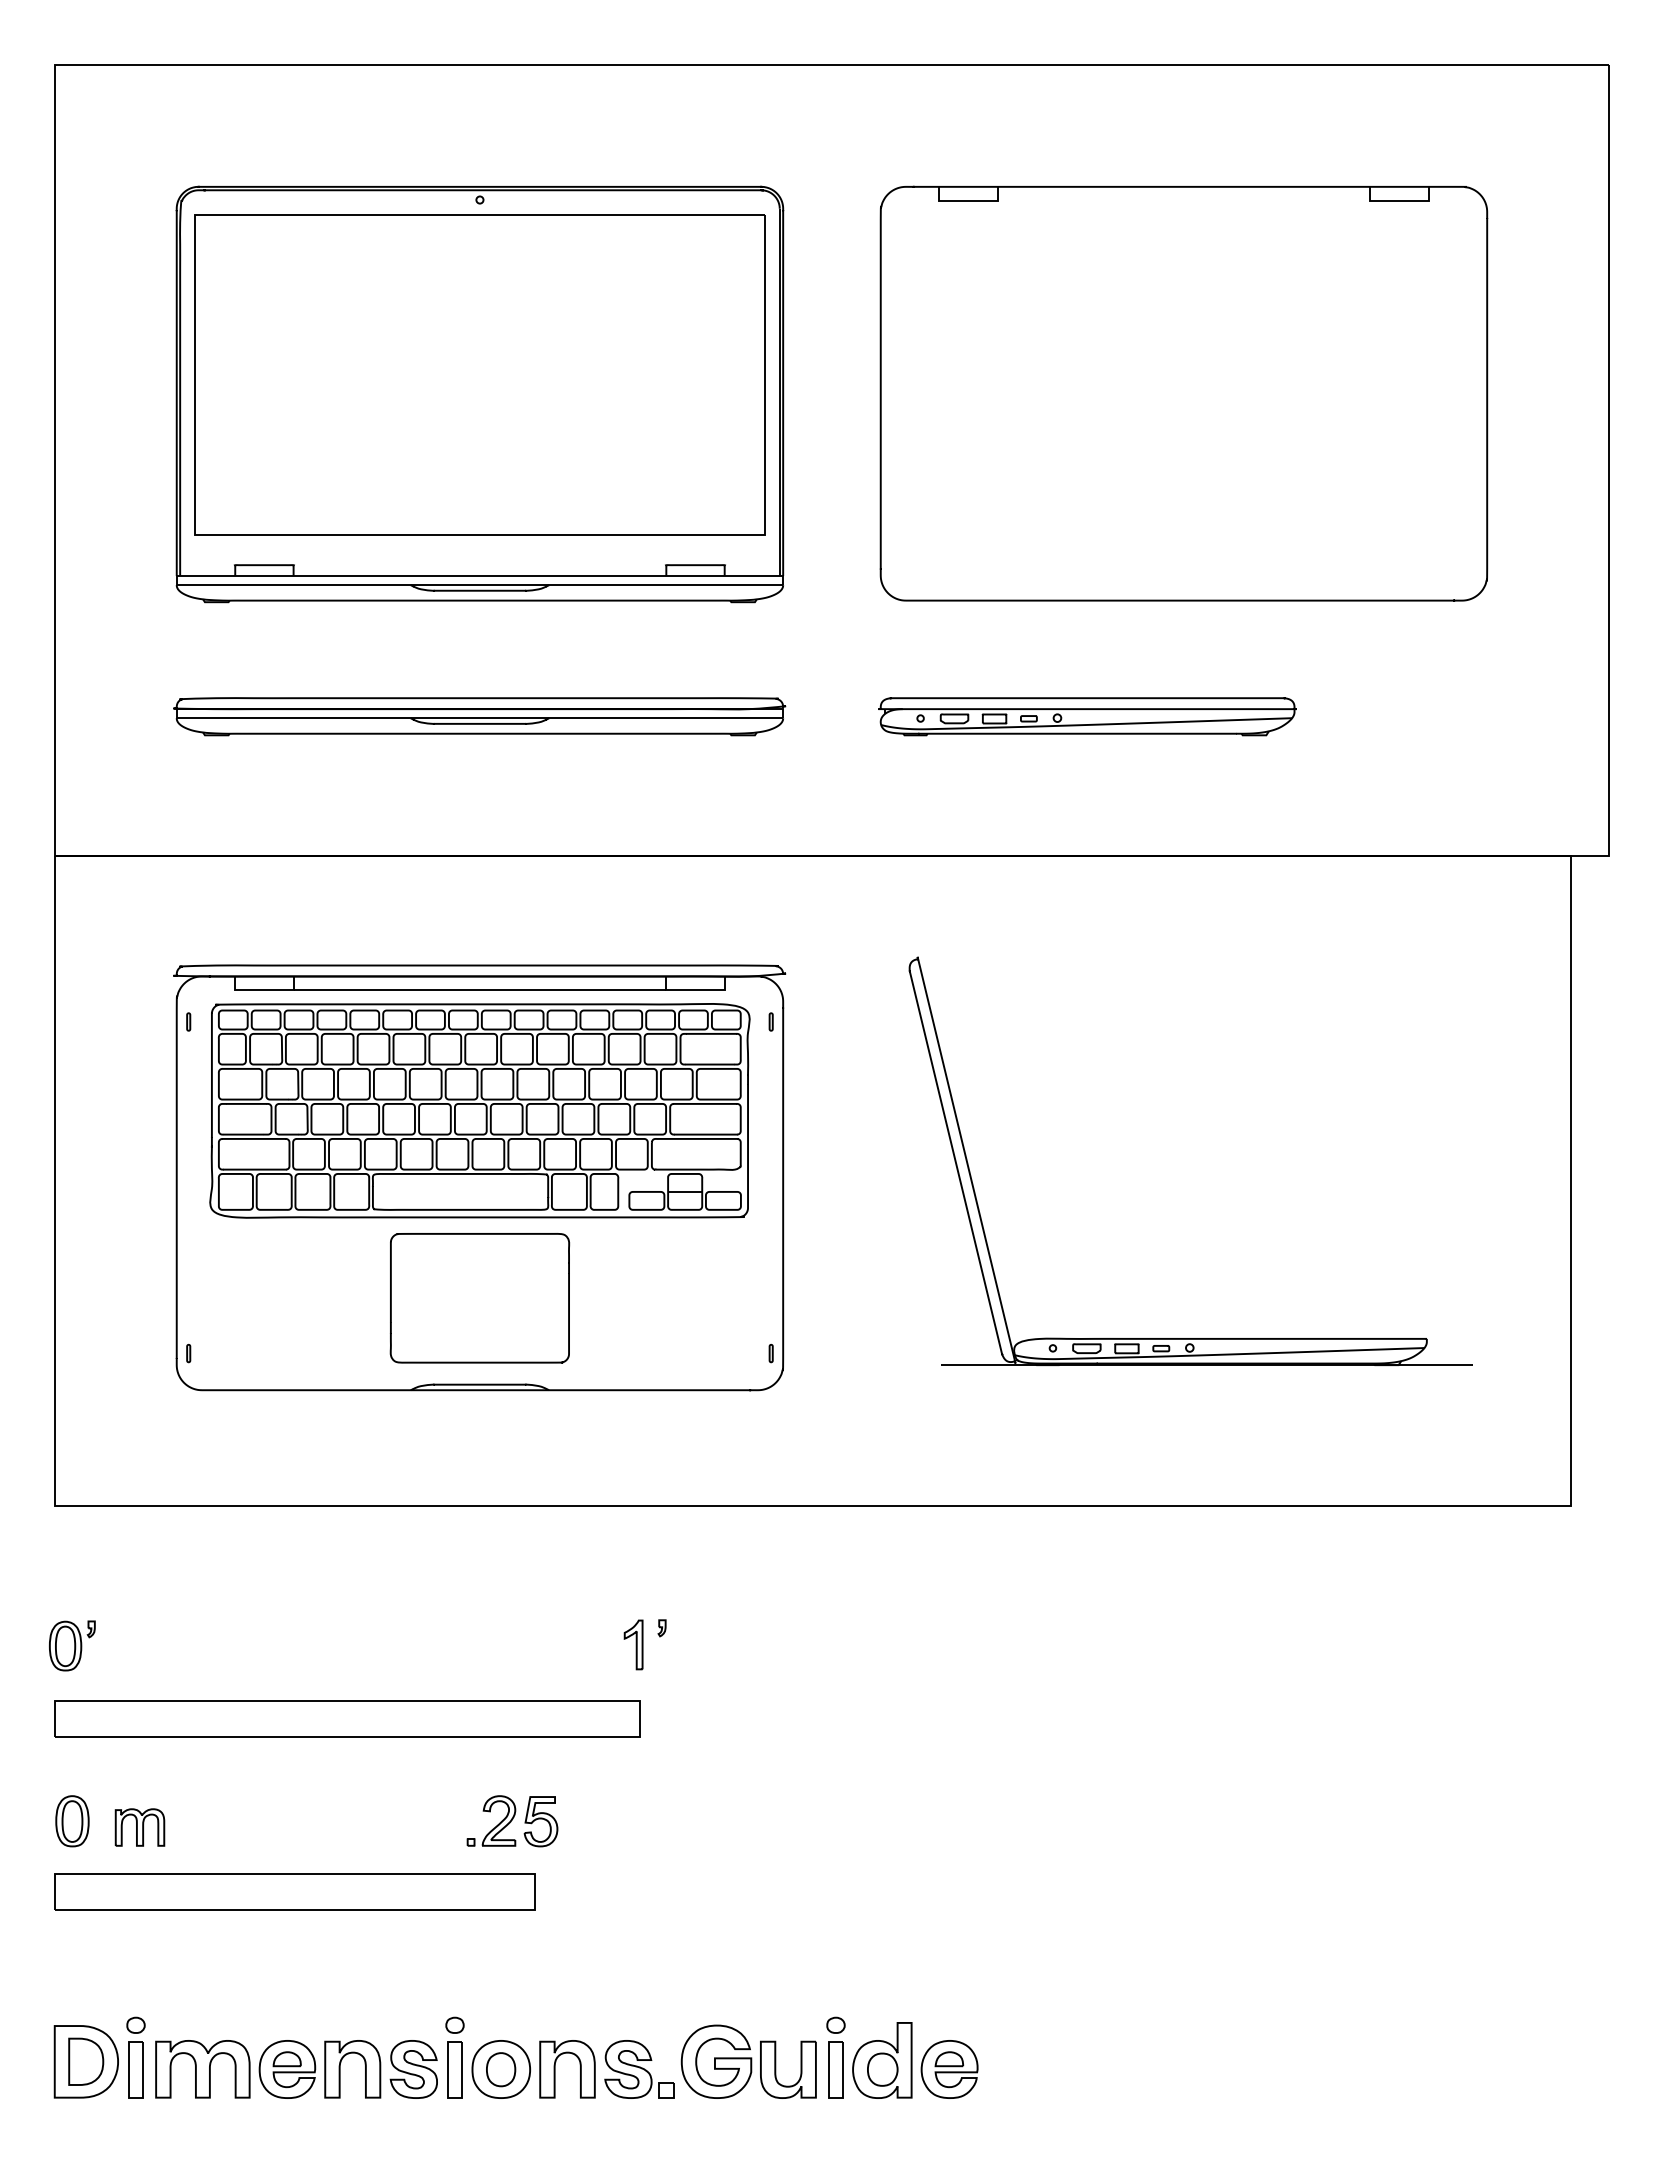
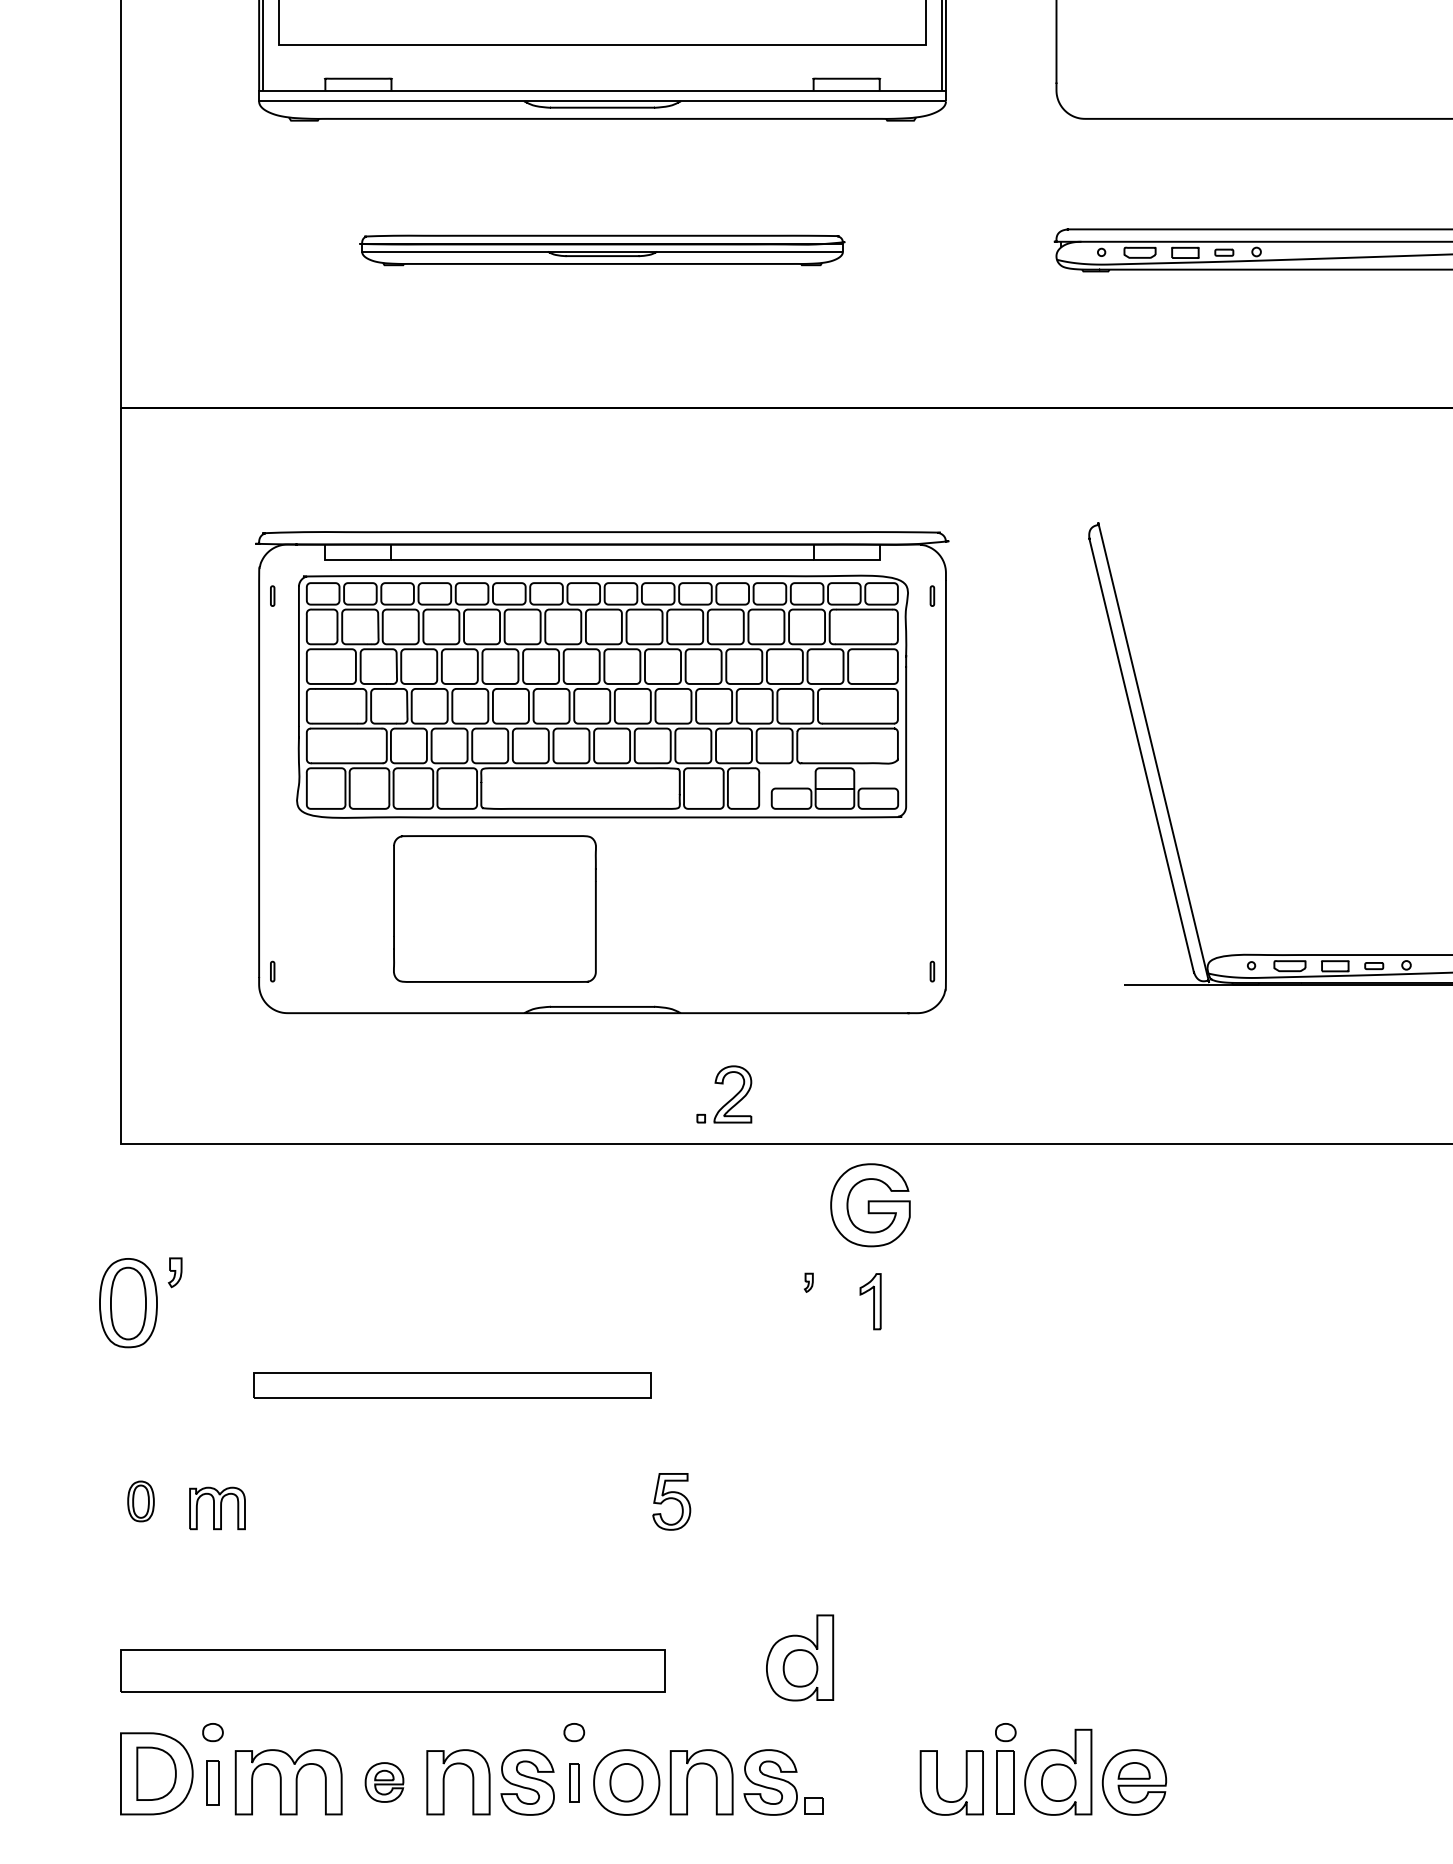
part: (479, 716) -> (602, 250), size x0.7
part: (479, 1298) -> (494, 909), moved
part: (633, 1644) -> (870, 1301), moved
part: (72, 1645) -> (141, 1302), size x1.6
part: (347, 1718) -> (452, 1384), size x0.6
part: (72, 1821) -> (141, 1501), size x0.7
part: (496, 1825) -> (730, 1099), moved
part: (294, 1891) -> (392, 1670), moved
part: (654, 1959) -> (800, 1657), added
part: (716, 2061) -> (870, 1204), moved
part: (135, 2069) -> (212, 1782), size x0.7
part: (287, 2069) -> (384, 1782), size x0.6
part: (454, 2069) -> (573, 1782), size x0.6

